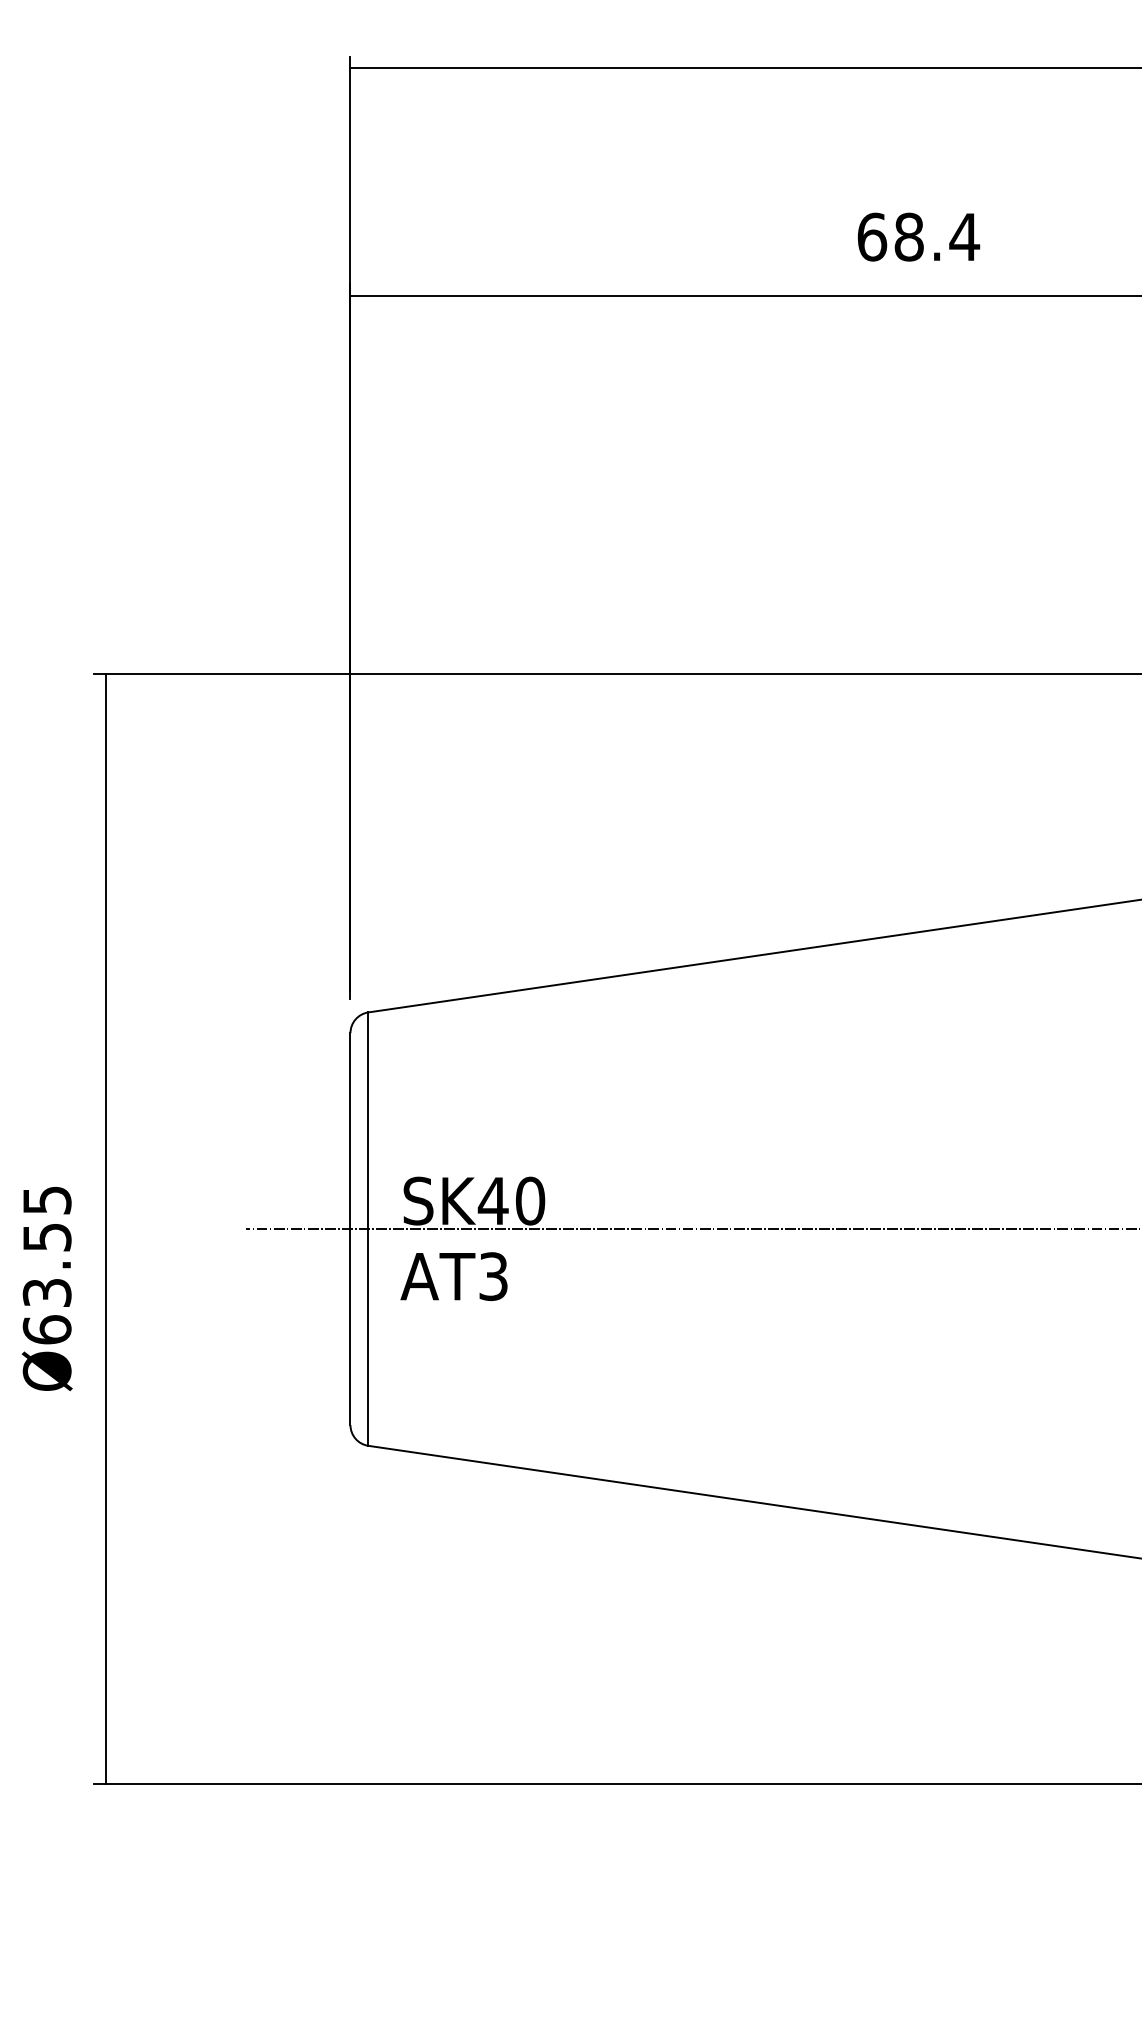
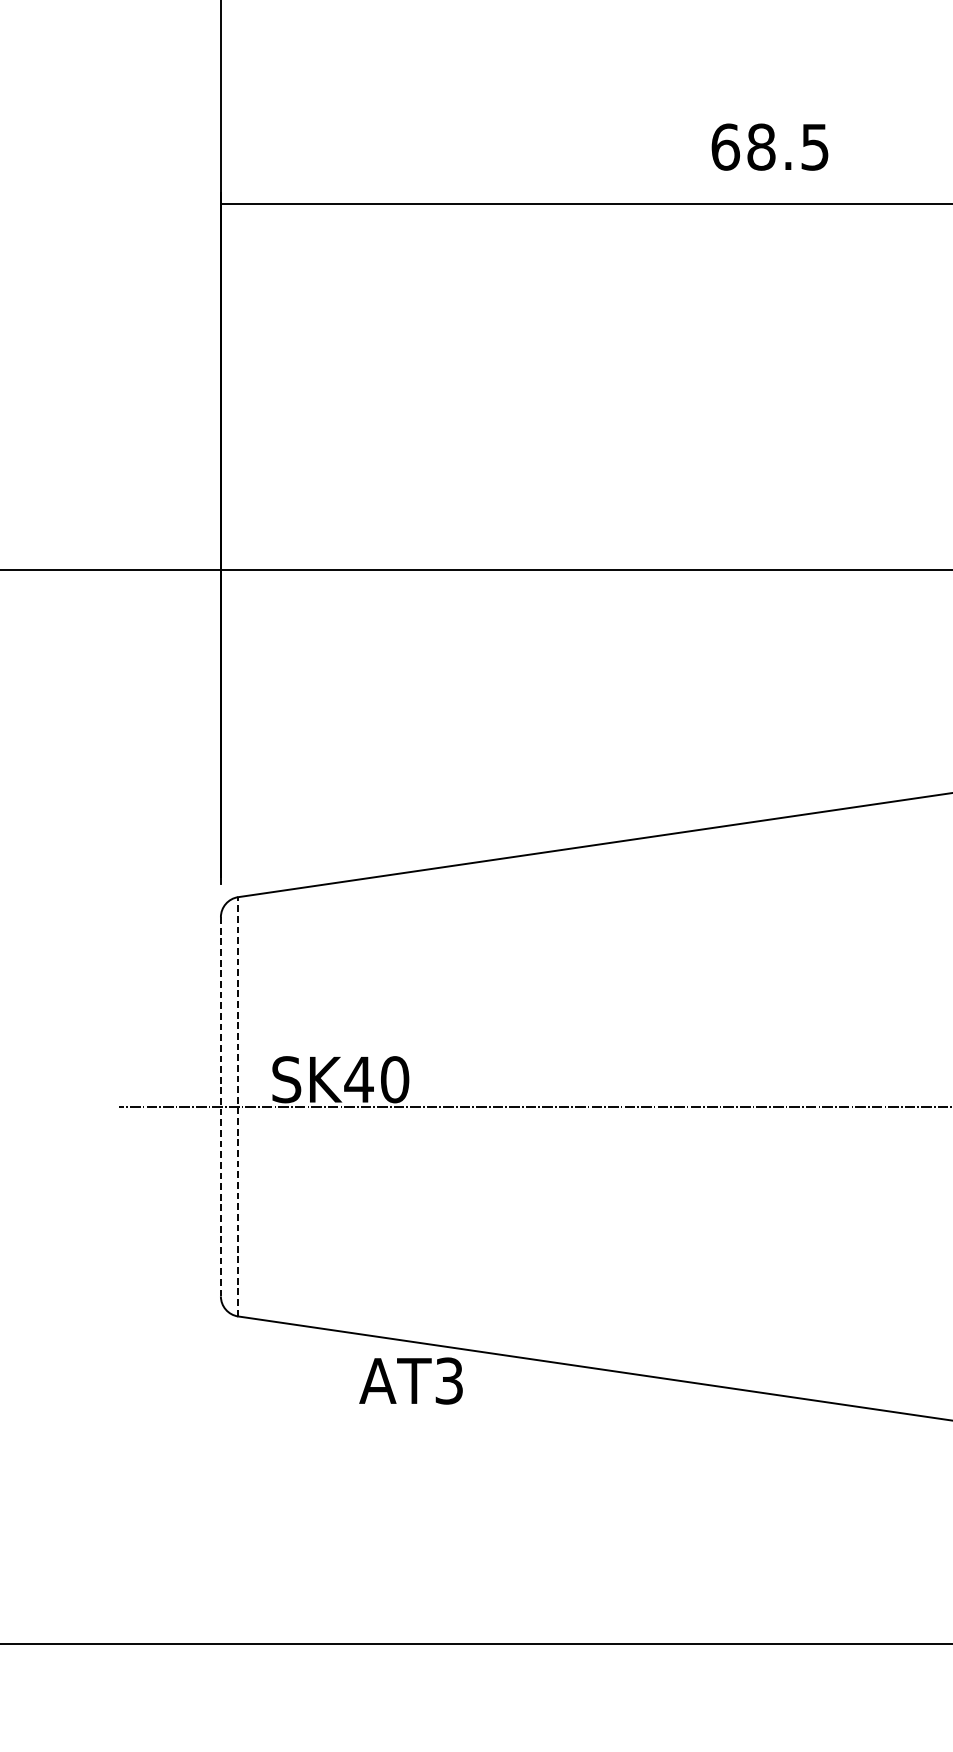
text: (964, 237) -> (814, 147), 68.4 -> 68.5
line: (350, 1229) -> (220, 1107), solid -> dashed
line: (368, 1229) -> (238, 1107), solid -> dashed
text: (453, 1276) -> (410, 1380), moved

